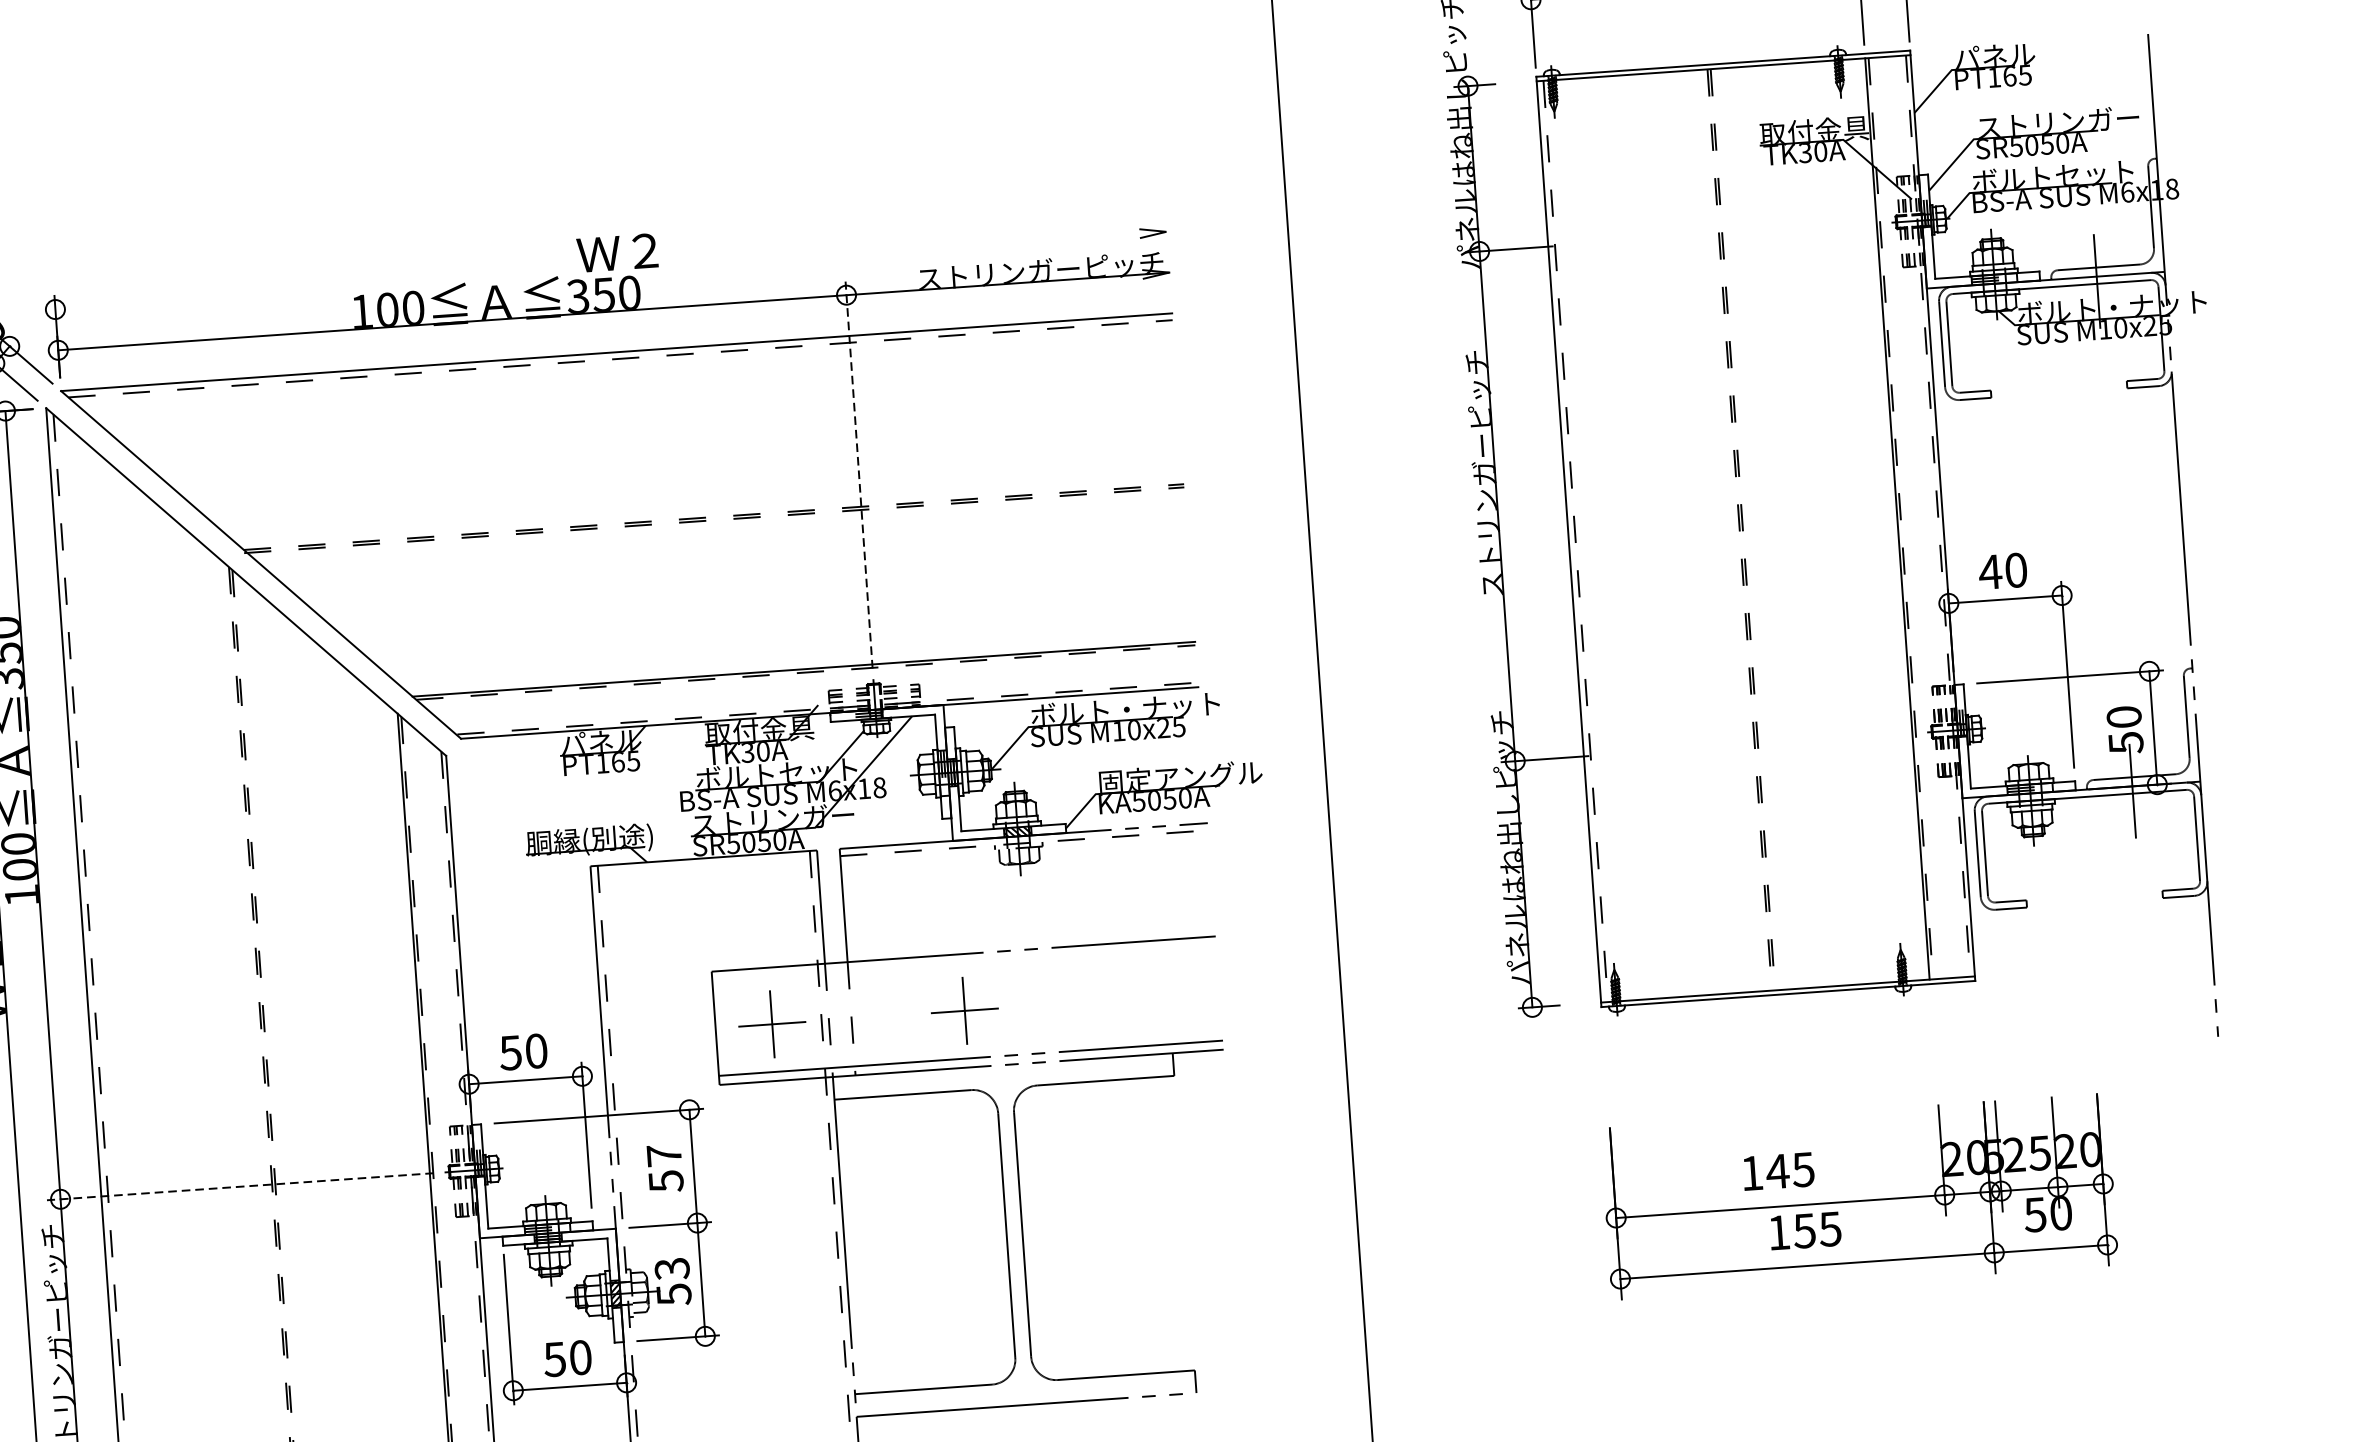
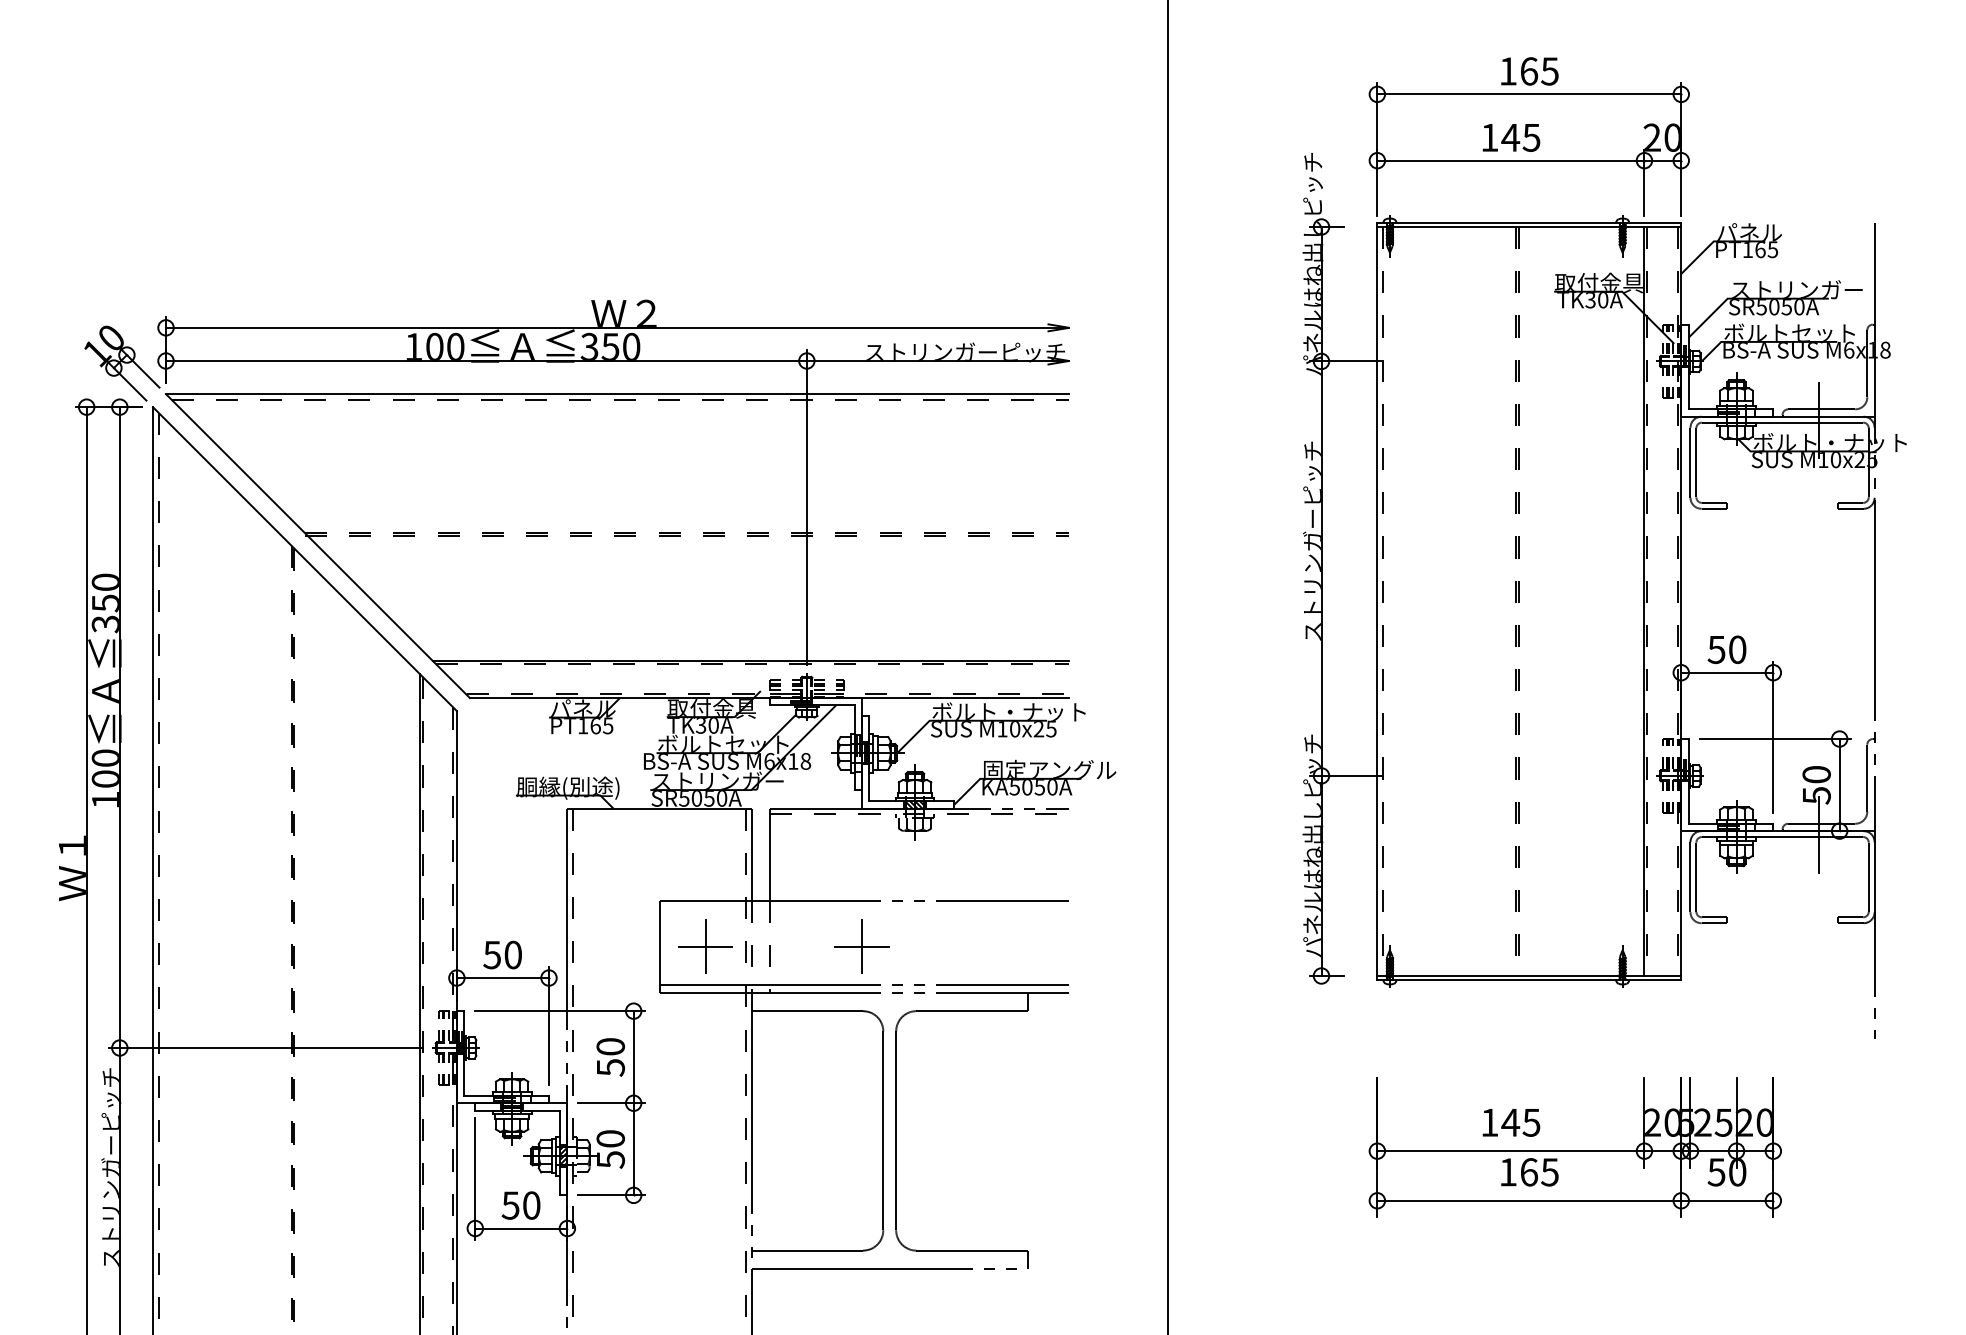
line: (610, 270) -> (617, 327), added
line: (858, 474) -> (806, 506), dashed -> solid
text: (1990, 573) -> (1716, 650), 40 -> 50
text: (663, 1155) -> (610, 1046), 57 -> 50
line: (239, 1187) -> (265, 1048), dashed -> solid
text: (1805, 1231) -> (1529, 1172), 155 -> 165
text: (671, 1268) -> (610, 1138), 53 -> 50

